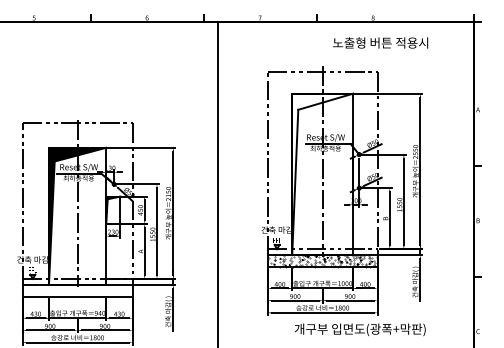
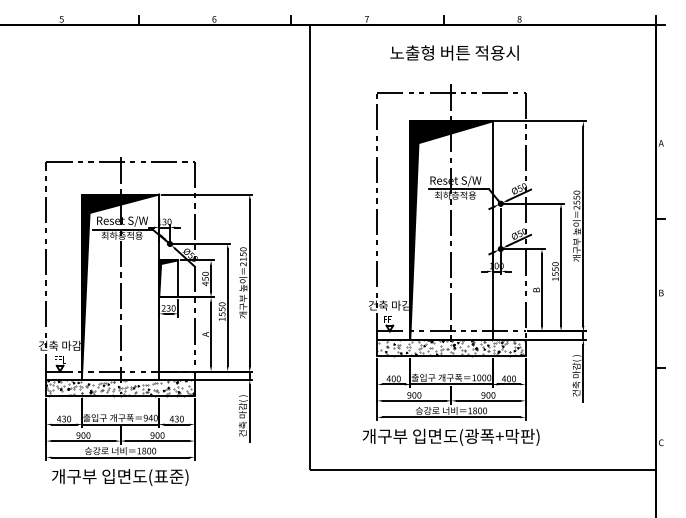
text: (380, 42) -> (454, 52), moved
fill: (322, 174) -> (451, 230), added
hatch: (77, 290) -> (120, 387), added
text: (359, 329) -> (450, 436), moved

